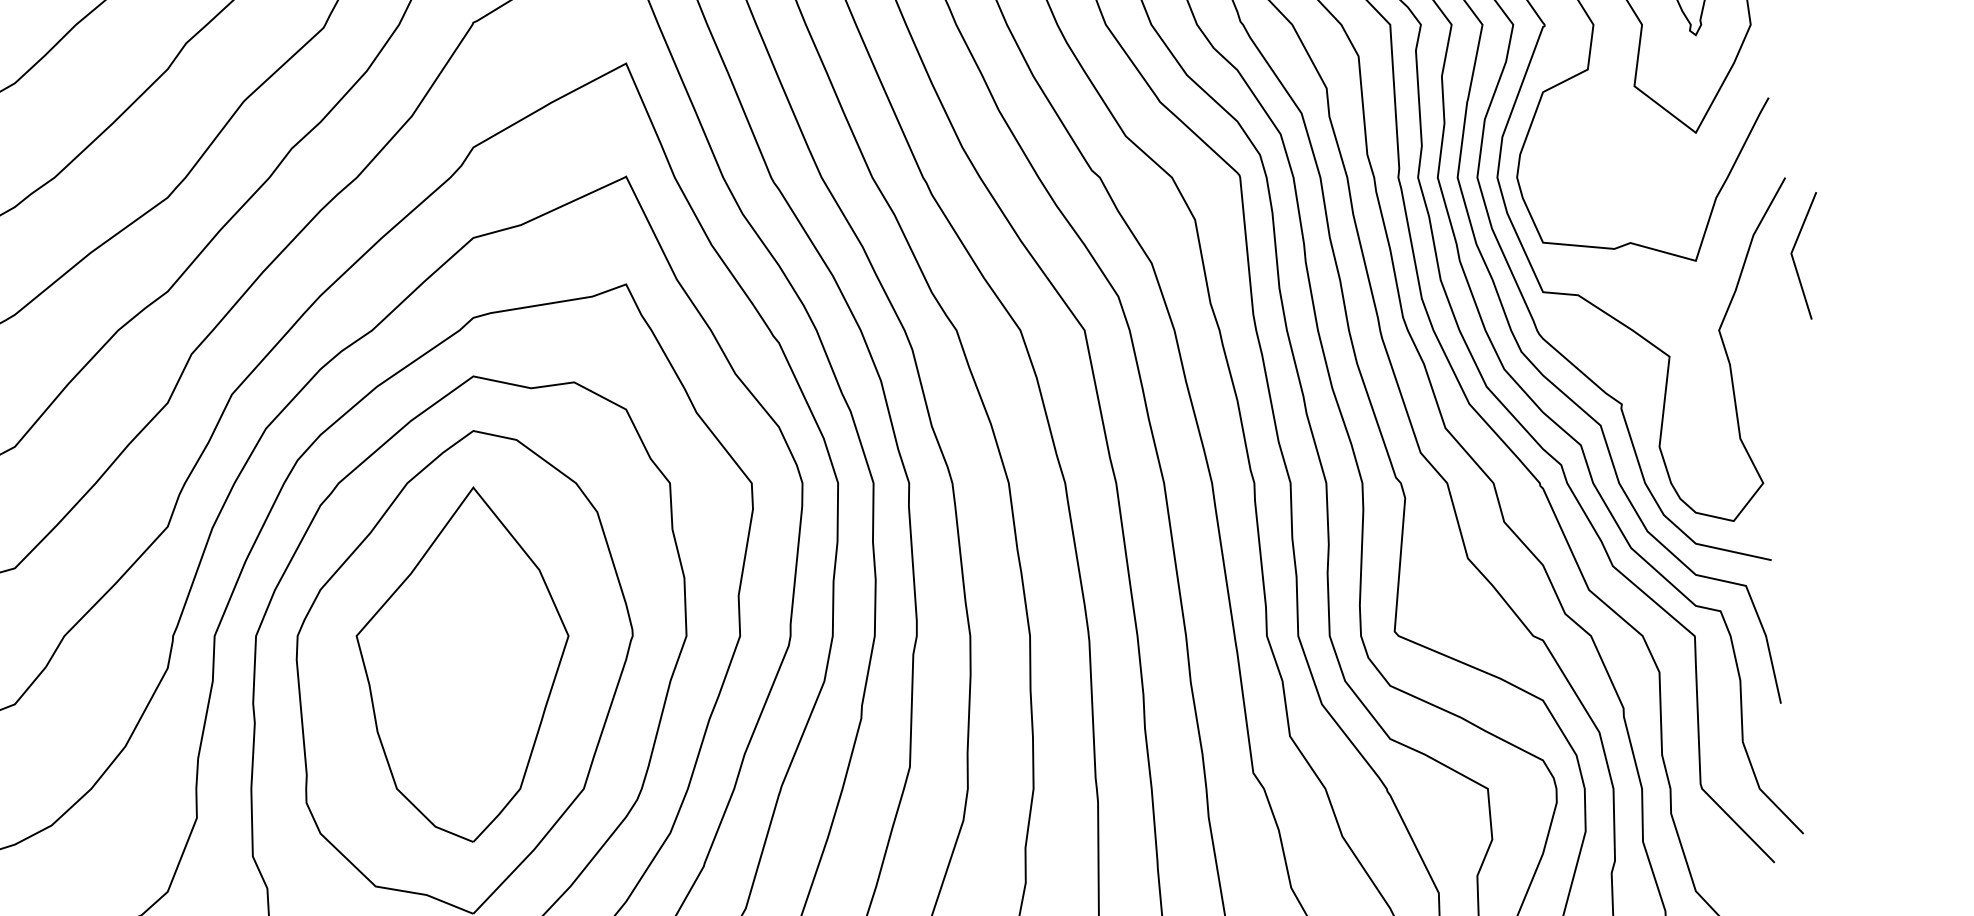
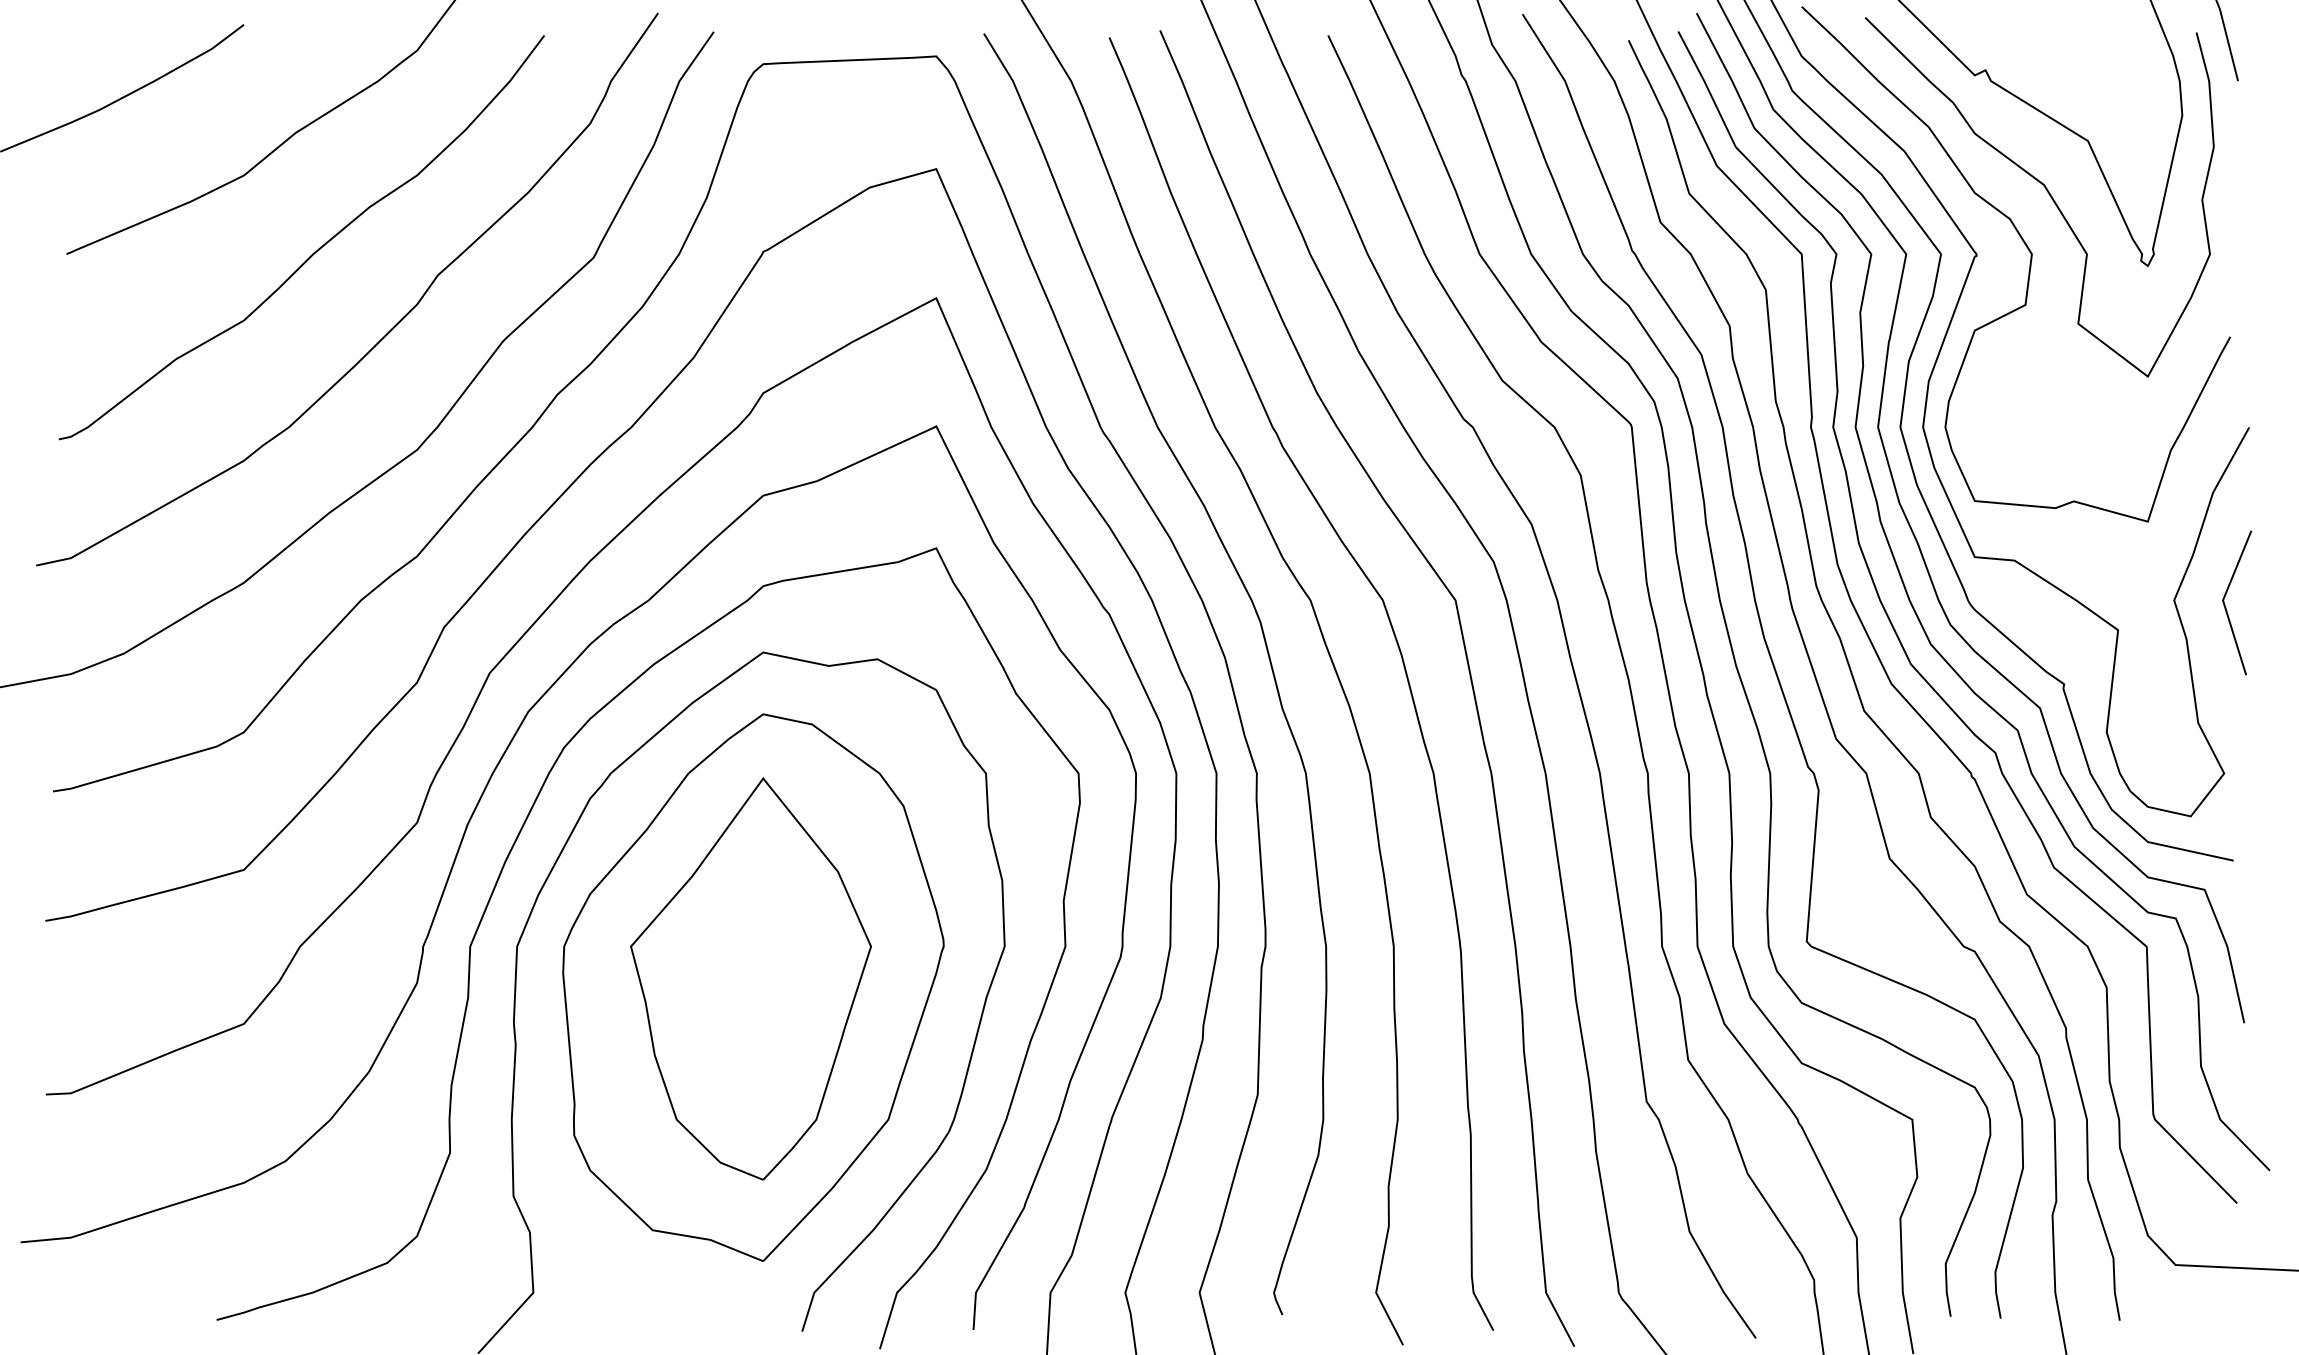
line: (1794, 259) -> (2226, 607), moved

